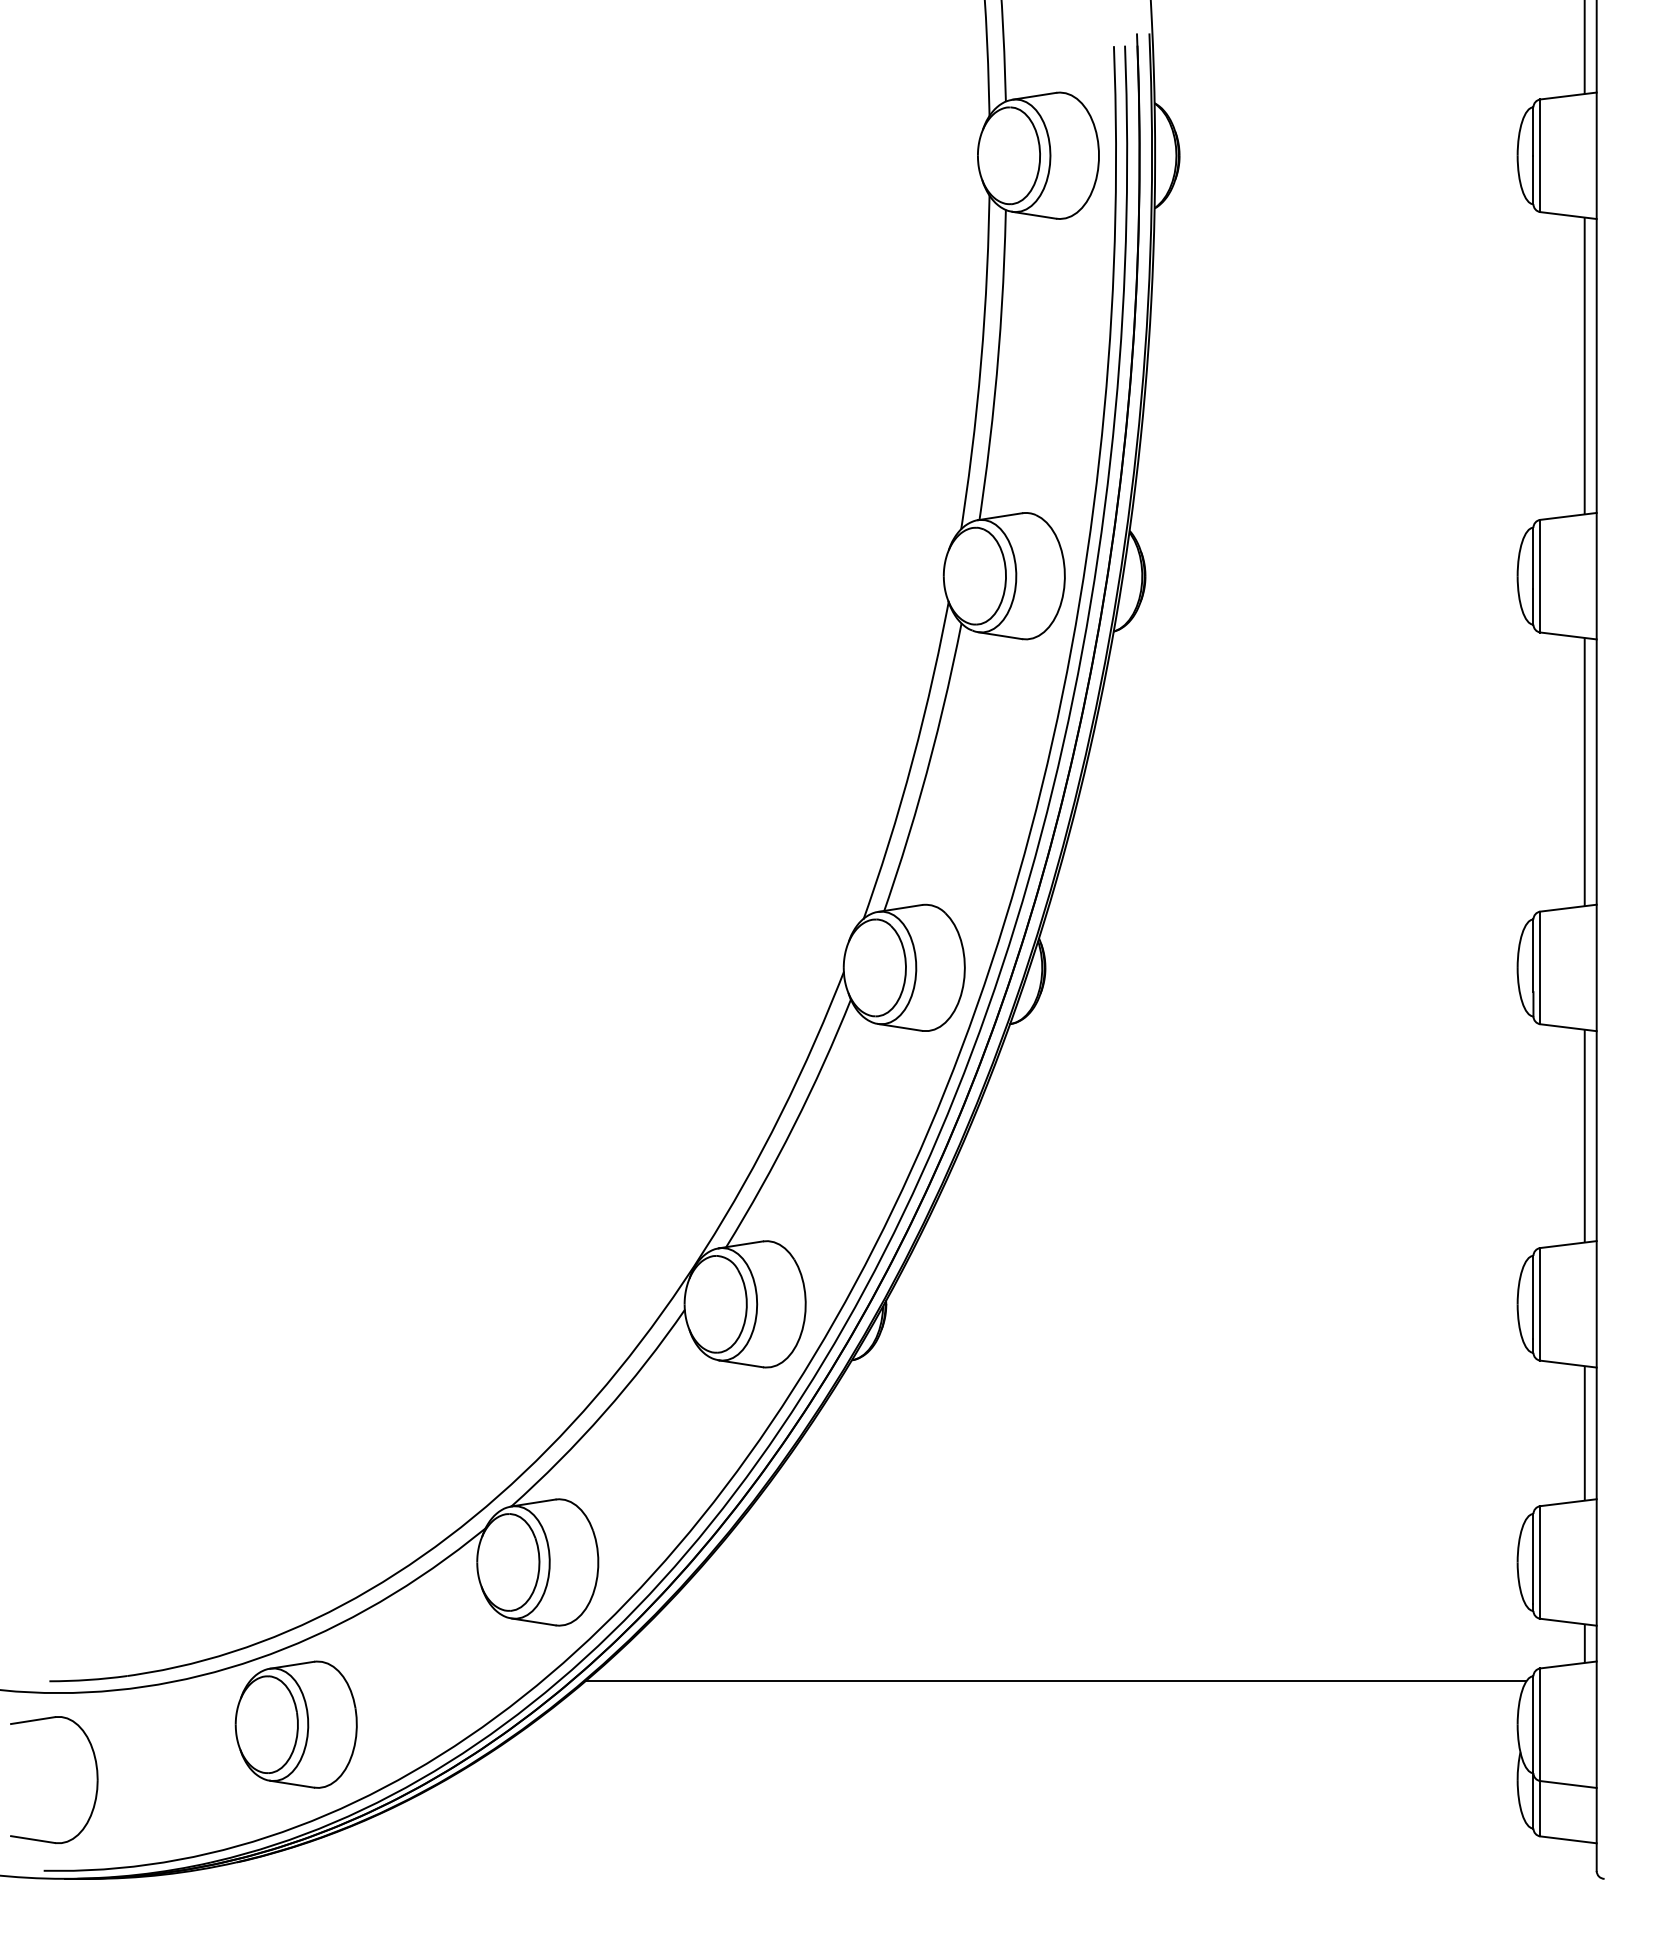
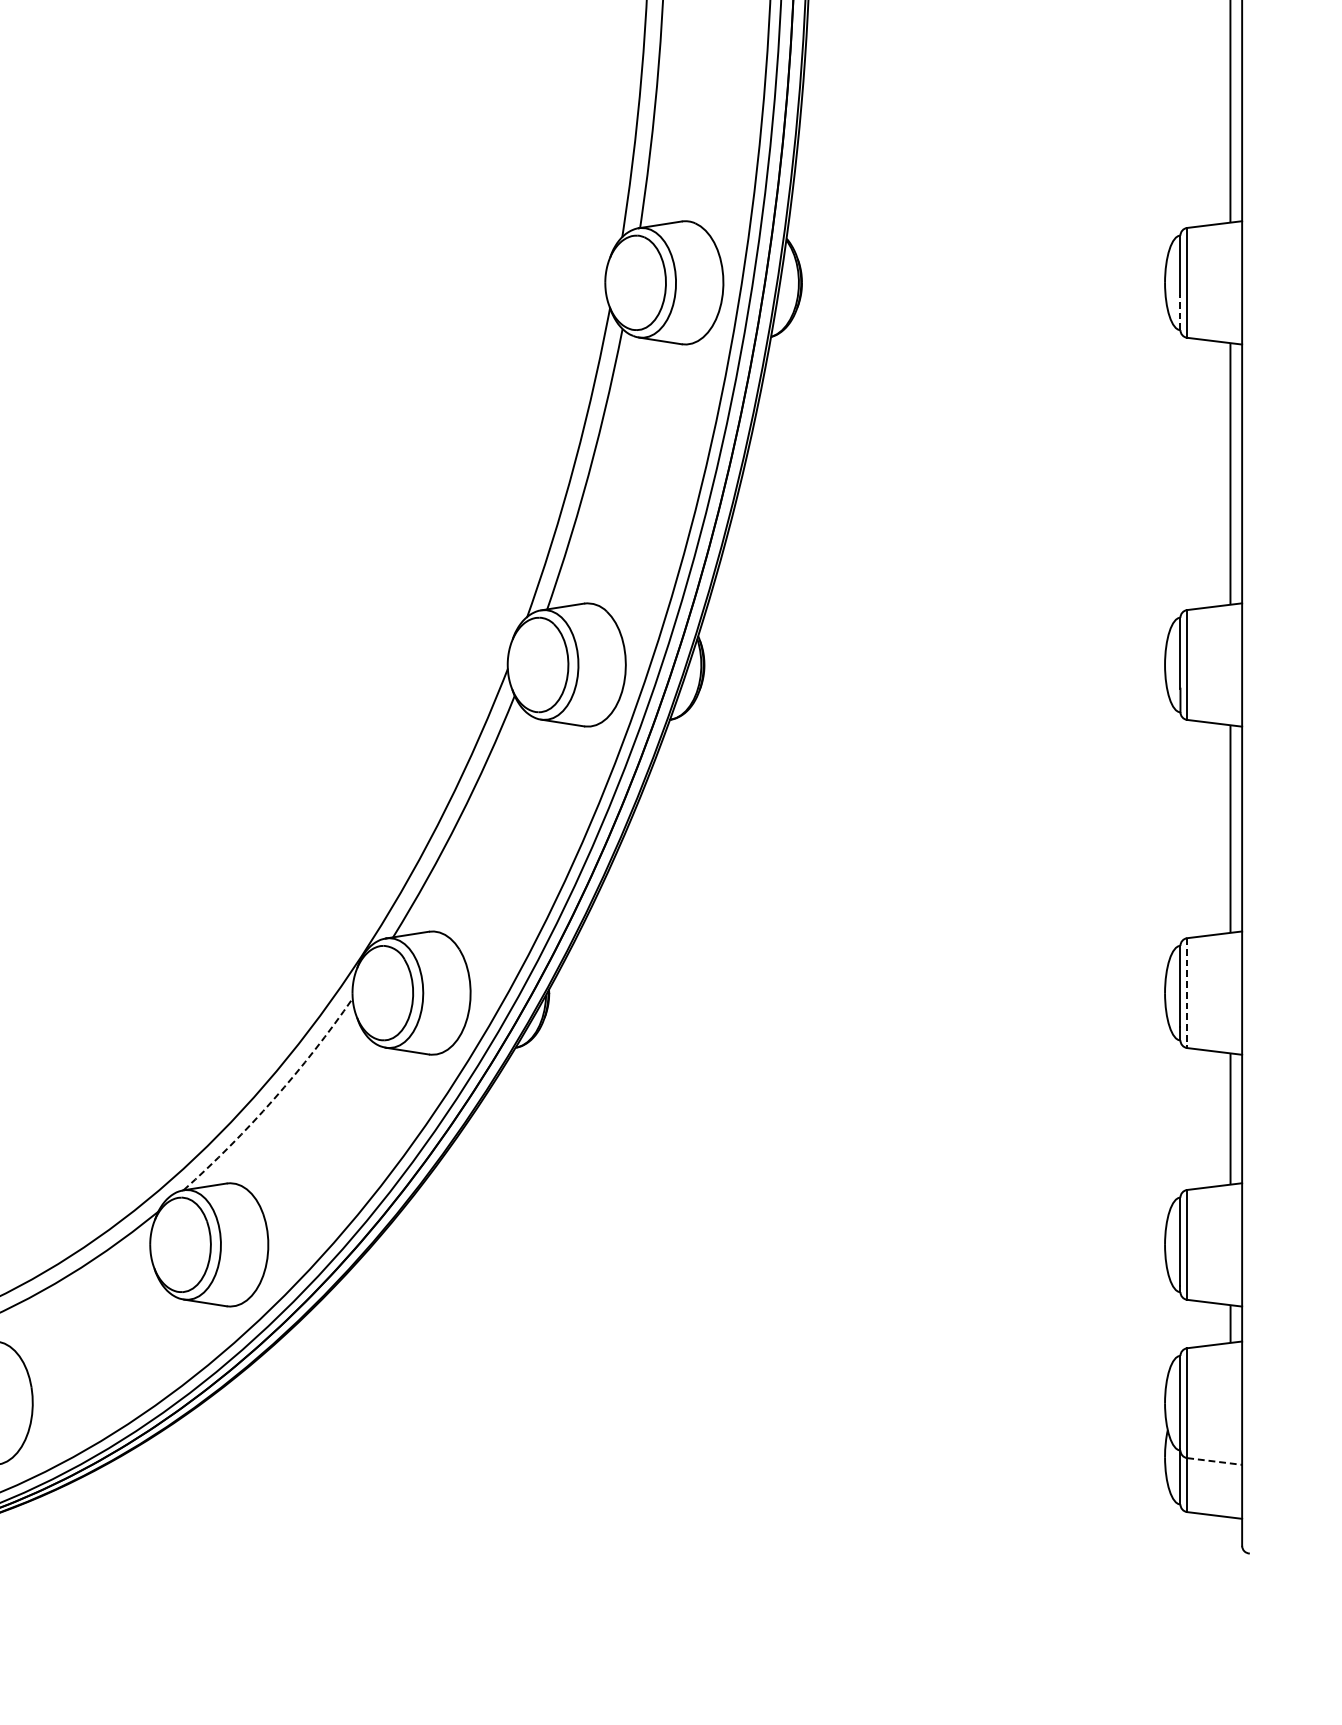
line: (1533, 606) -> (1180, 312), solid -> dashed
line: (1540, 1304) -> (1187, 993), solid -> dashed
arc: (604, 1413) -> (274, 1099), solid -> dashed
line: (1055, 1681) -> (714, 1361), removed
line: (1569, 1784) -> (1215, 1461), solid -> dashed

